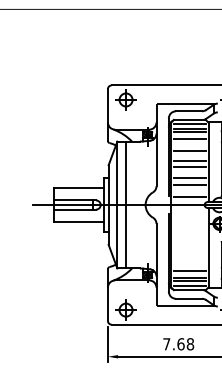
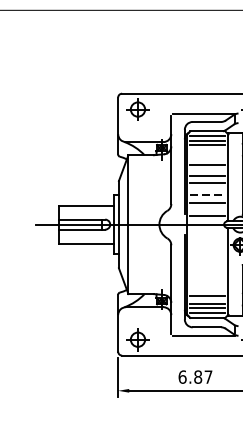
line: (189, 139) -> (207, 152), removed
line: (189, 178) -> (207, 195), solid -> dashed
line: (126, 204) -> (138, 224), removed
text: (178, 344) -> (195, 377), 7.68 -> 6.87

